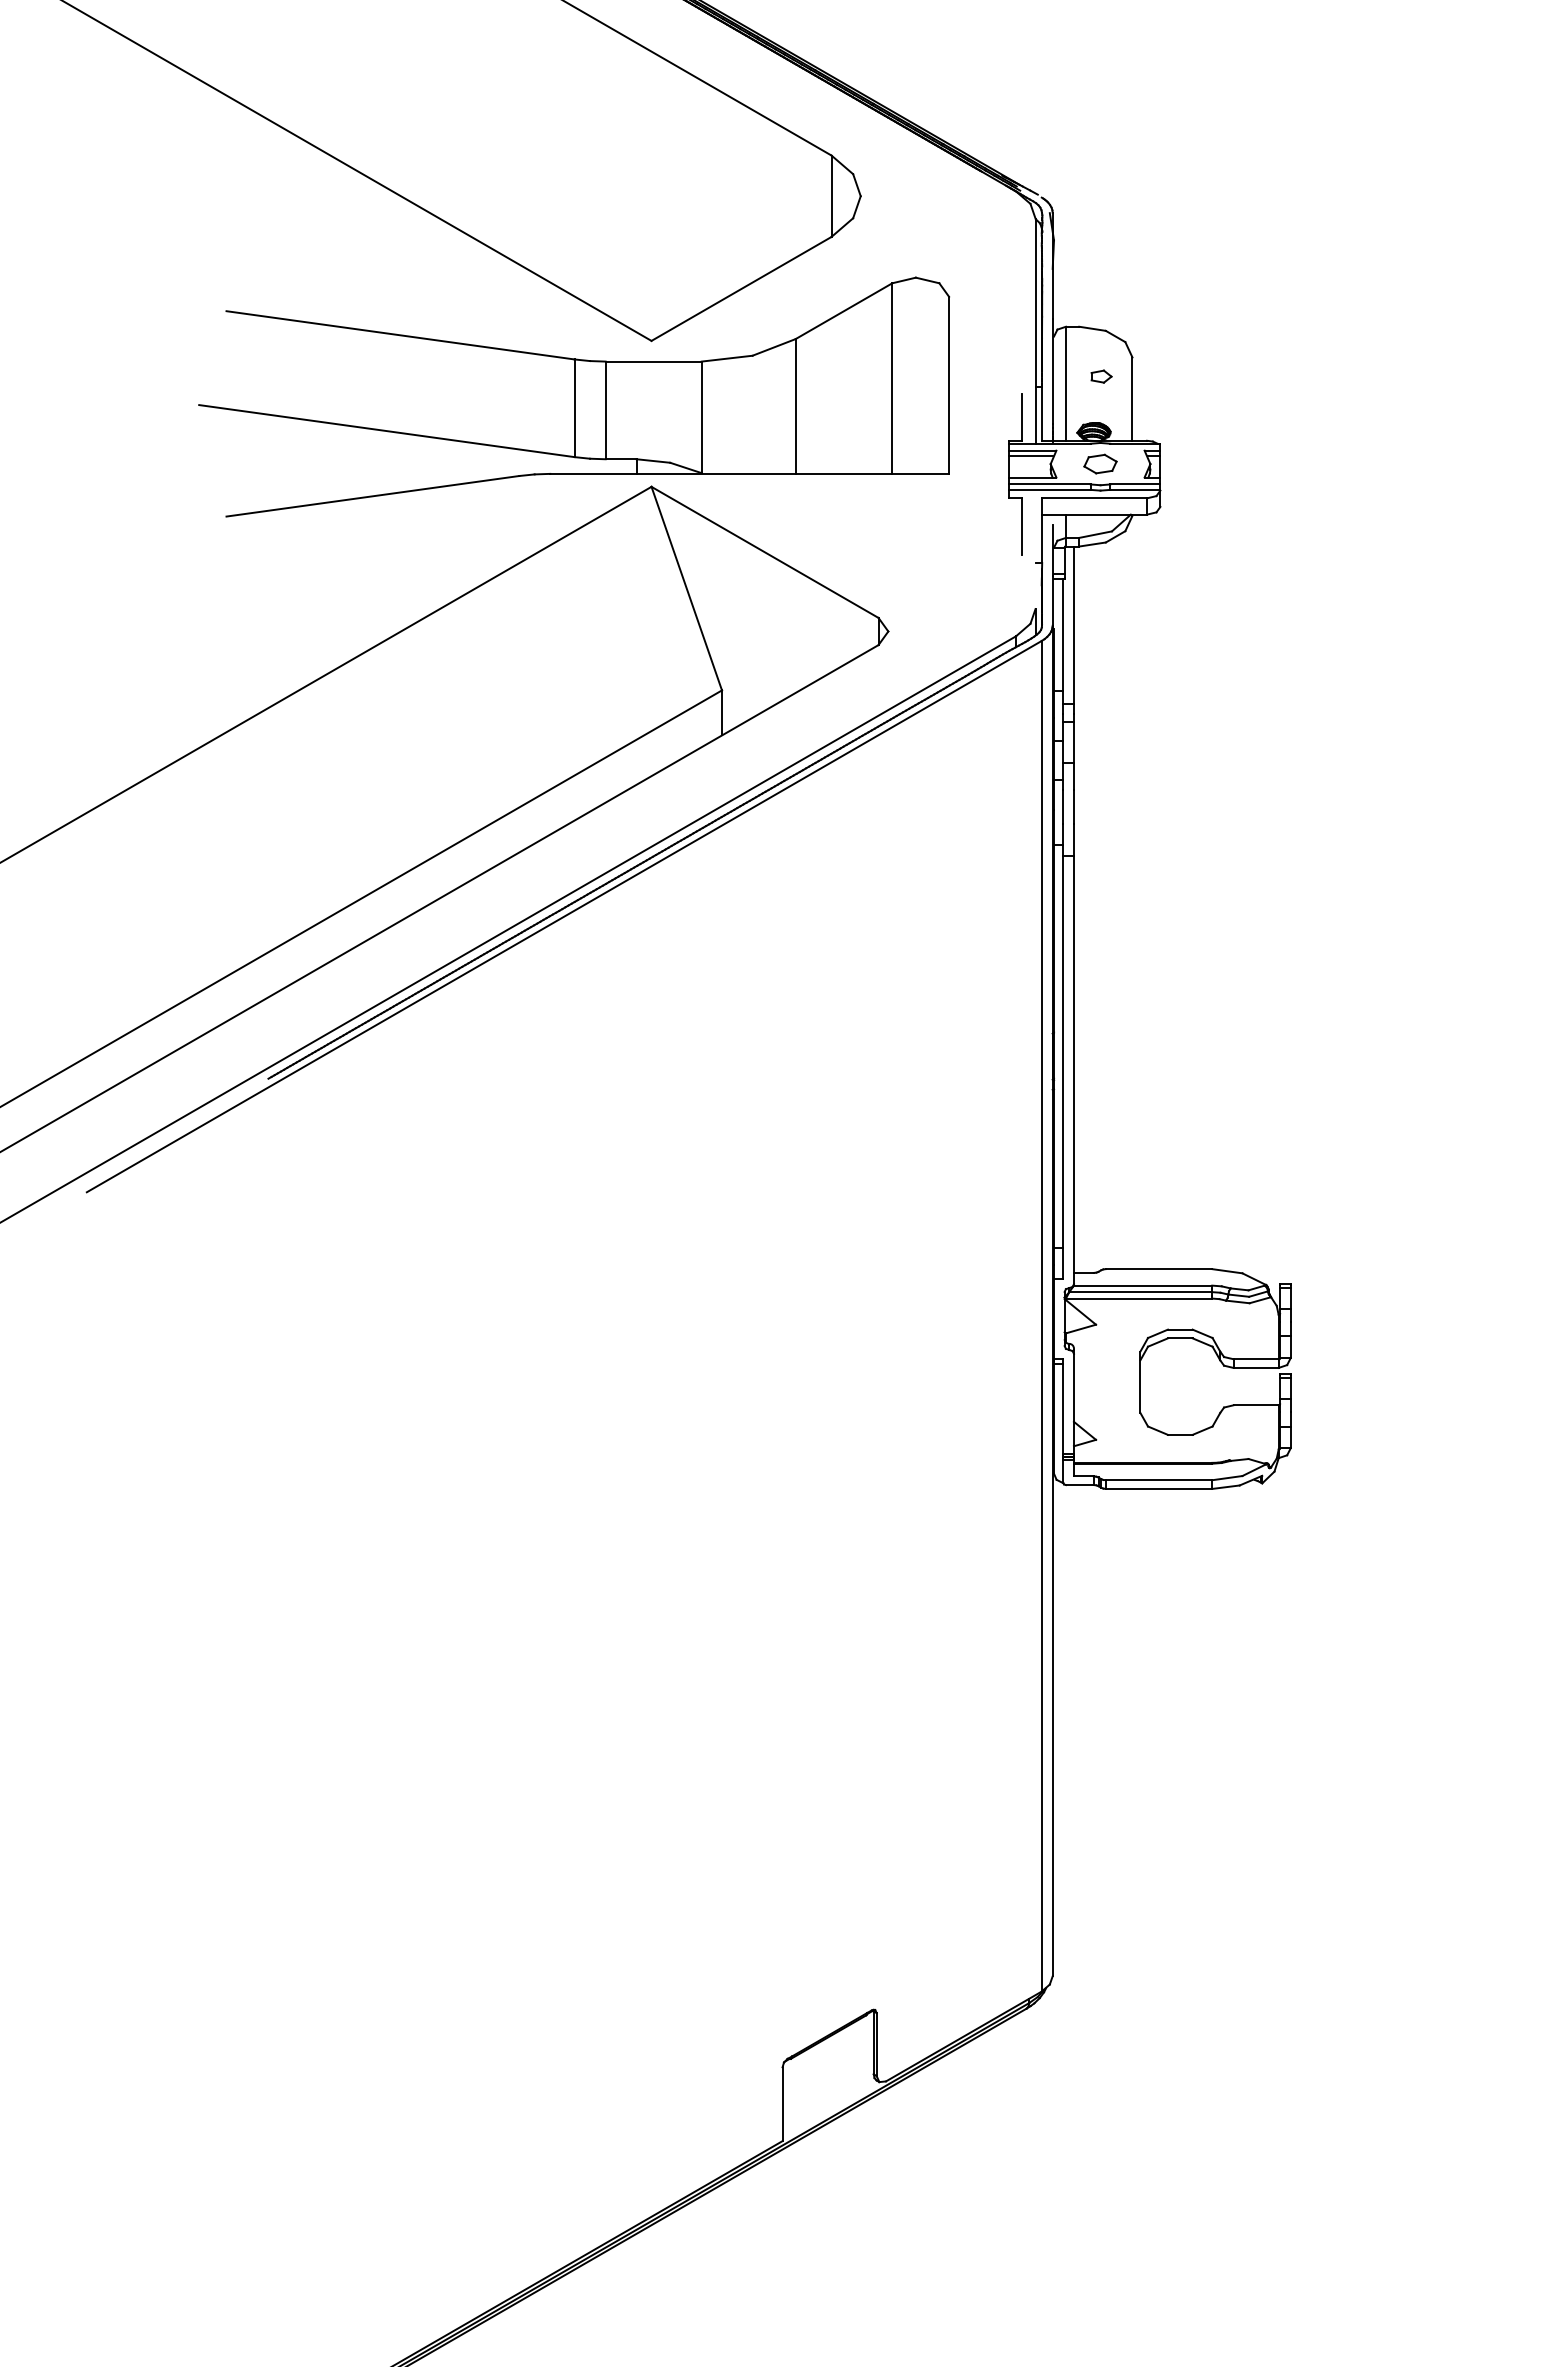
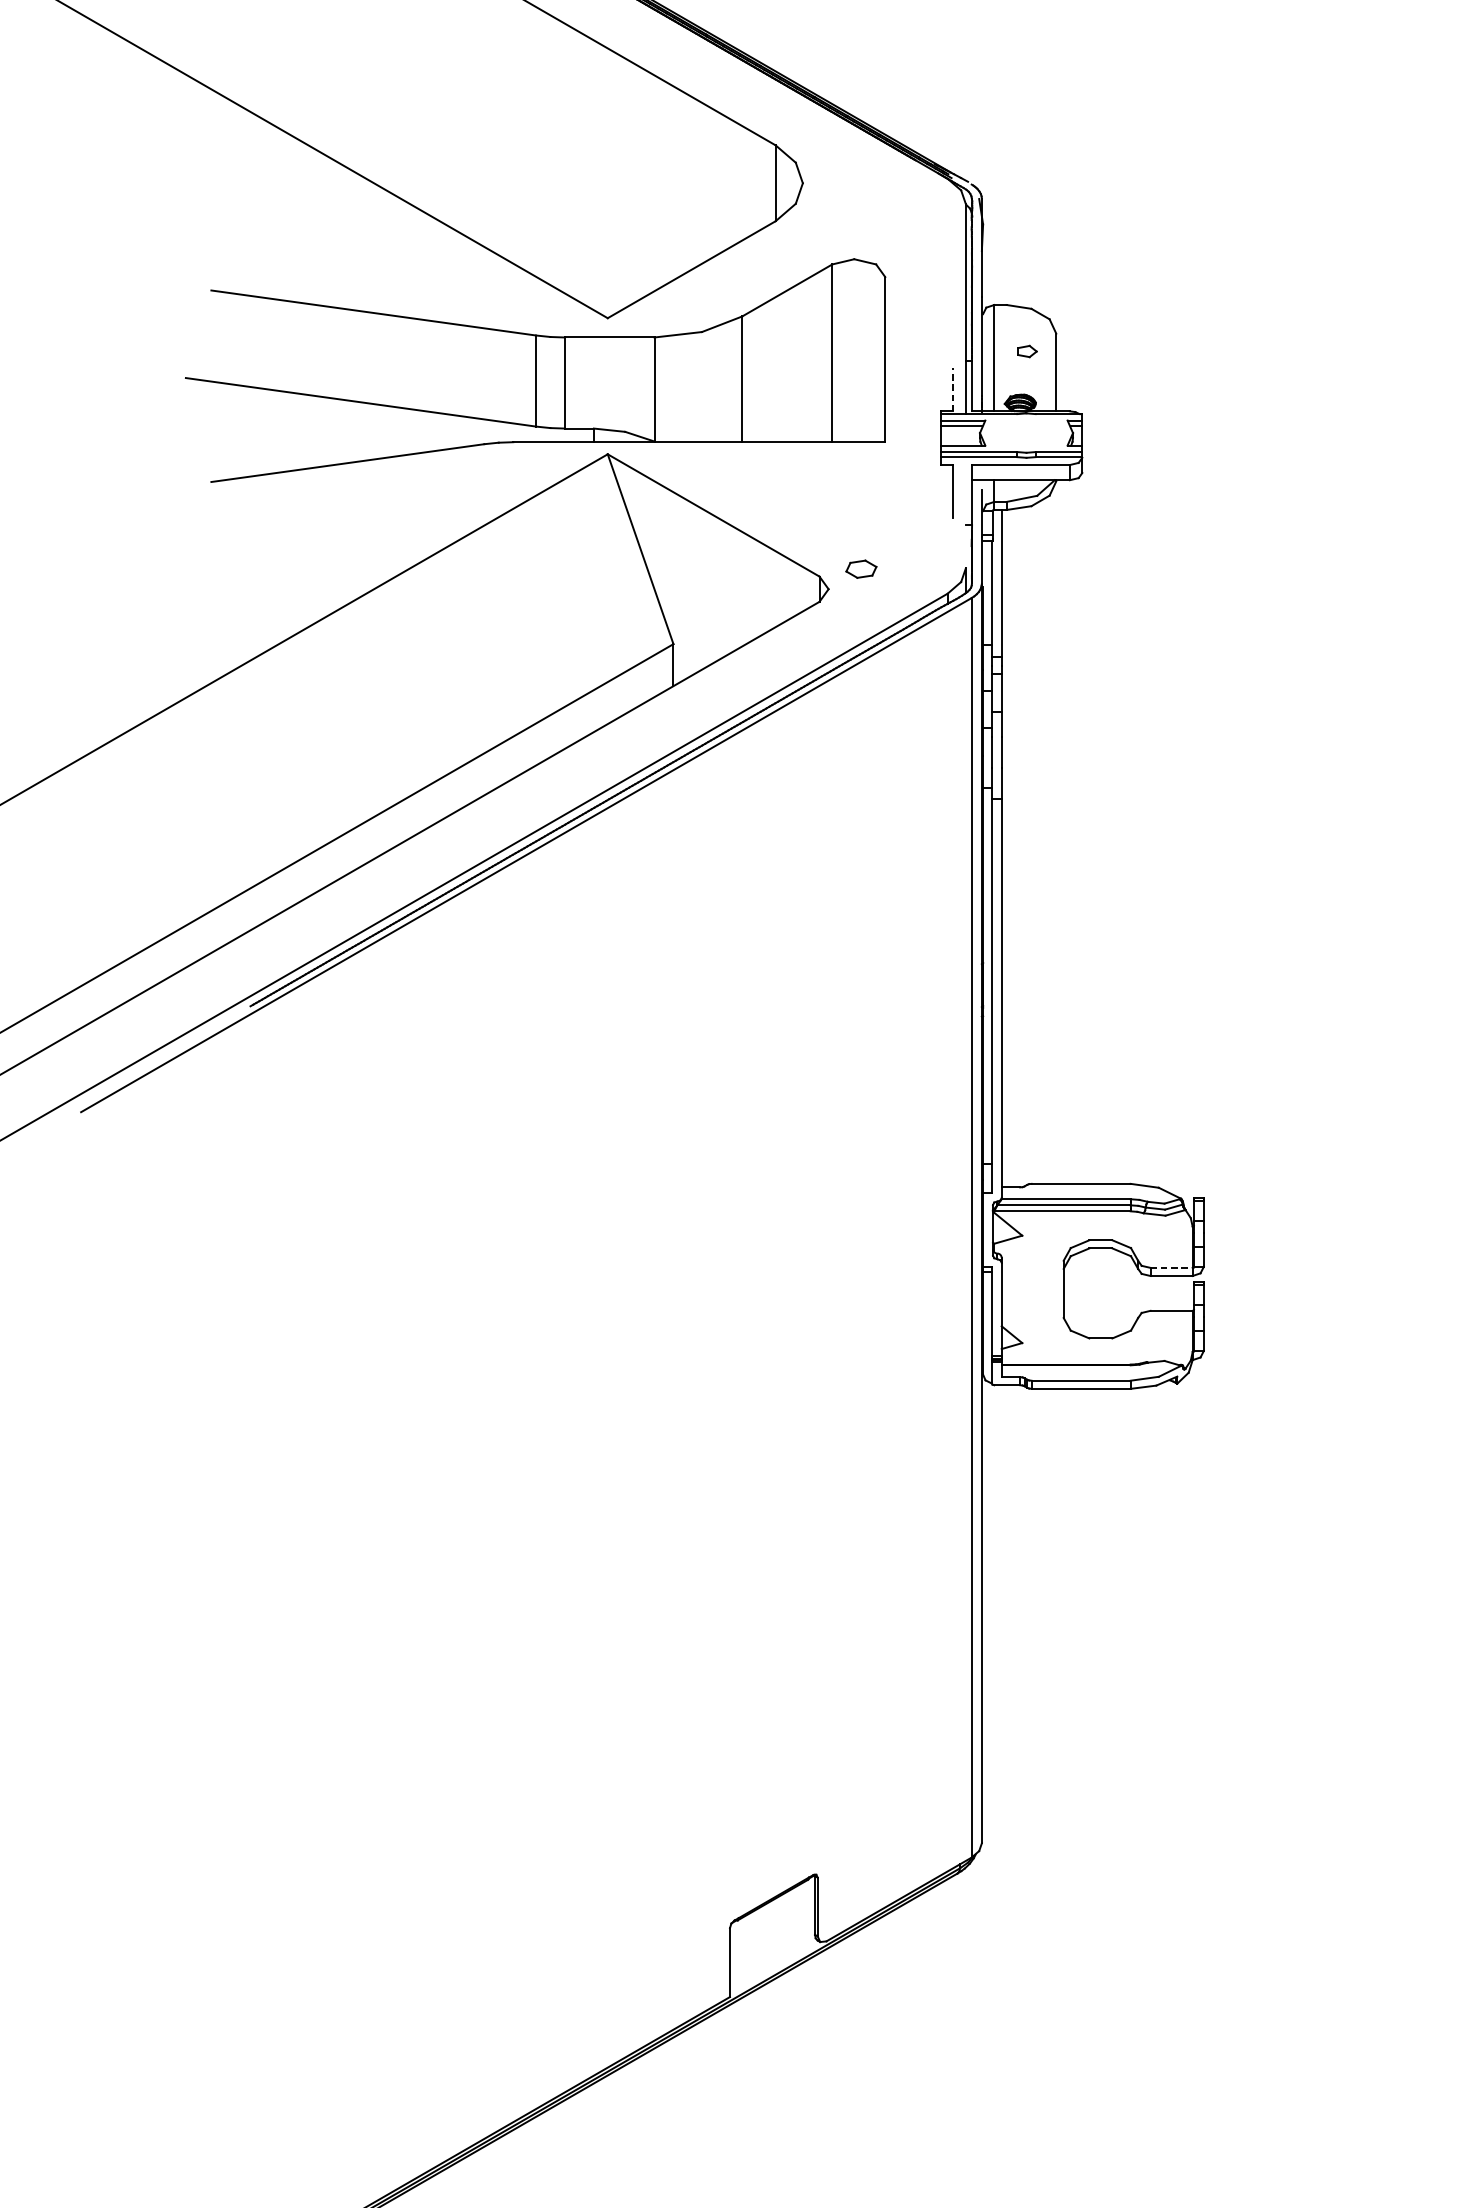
line: (1022, 416) -> (953, 388), solid -> dashed
part: (1100, 463) -> (861, 568), moved
line: (1256, 1359) -> (1171, 1268), solid -> dashed

